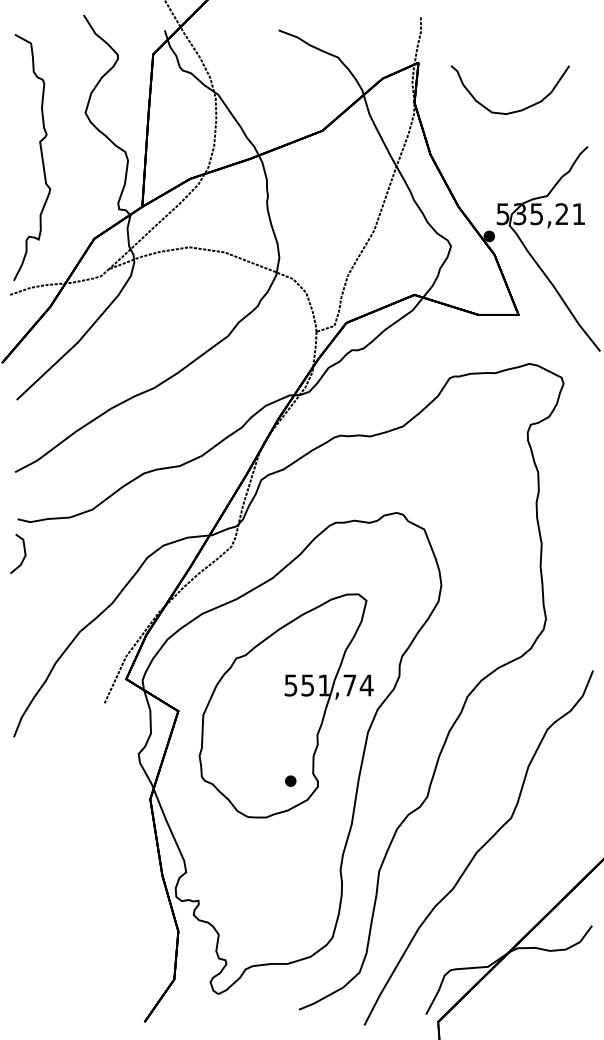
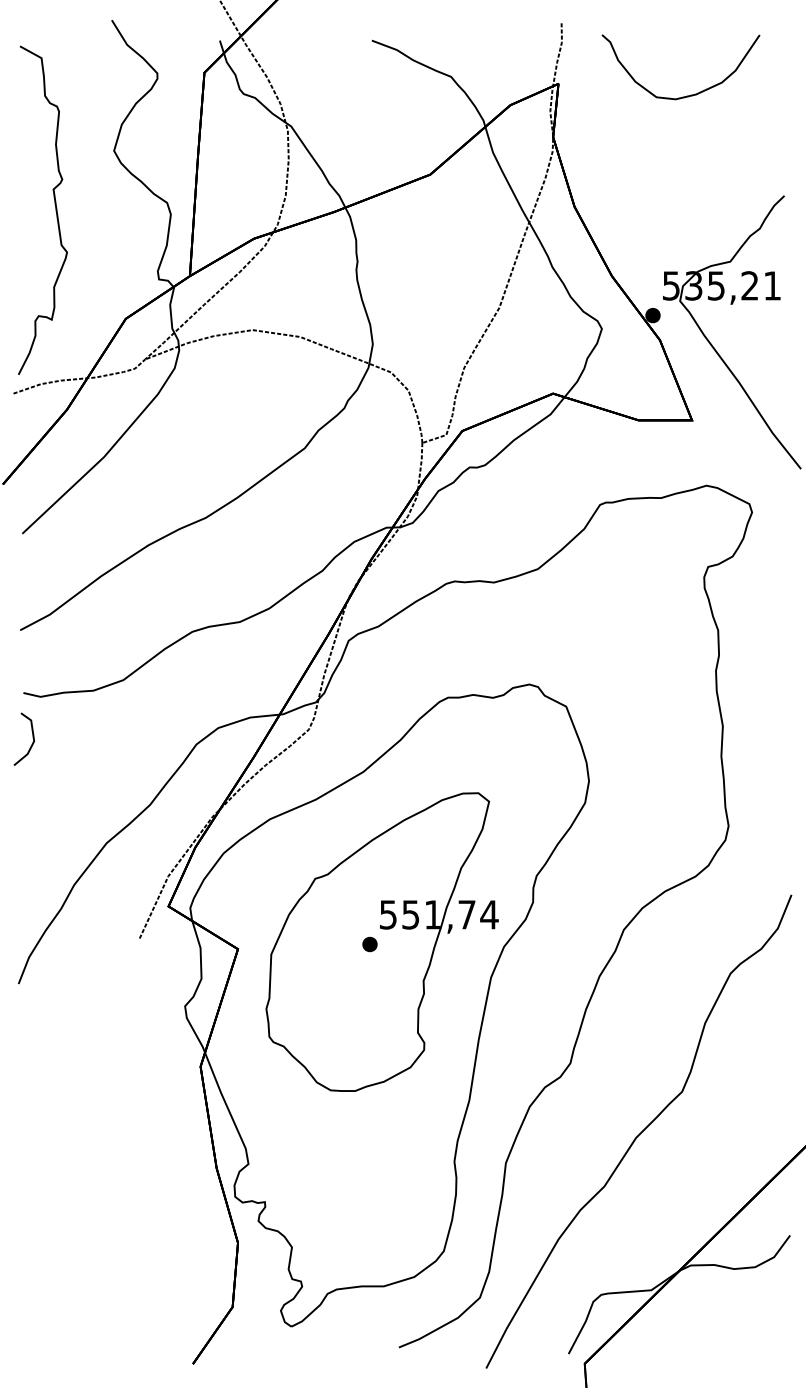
part: (514, 111) -> (686, 95), moved
part: (290, 781) -> (369, 944), moved

